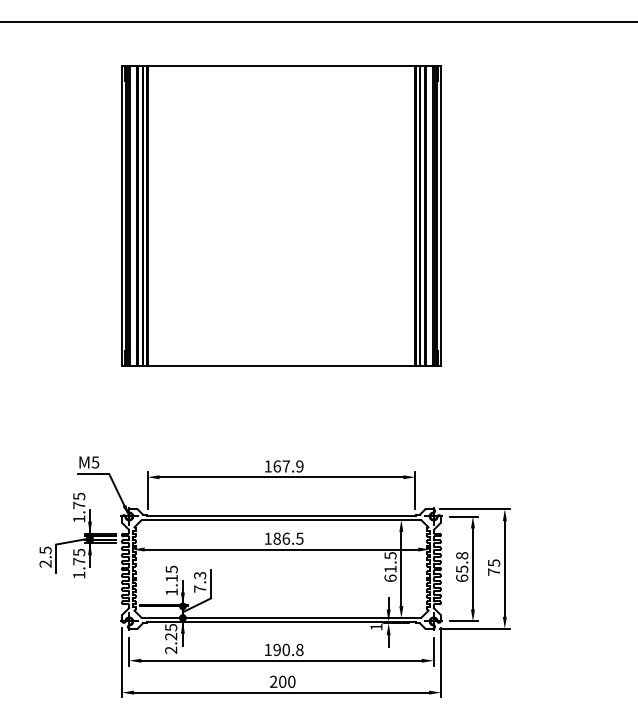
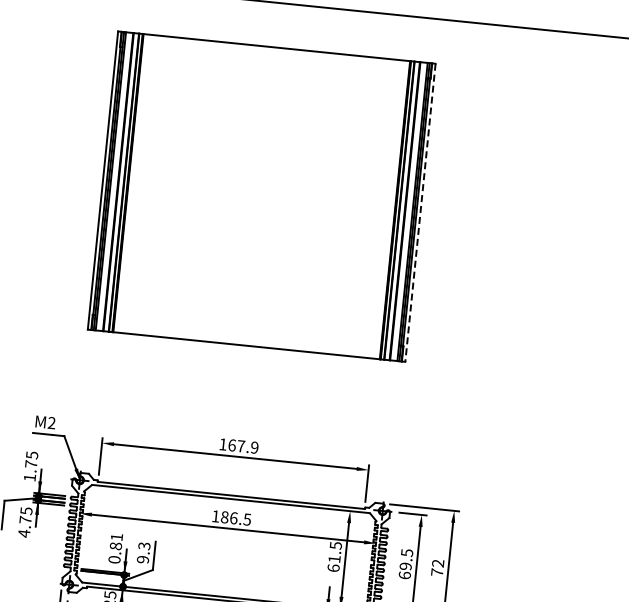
line: (441, 216) -> (420, 213), solid -> dashed
text: (95, 462) -> (51, 423), M5 -> M2
text: (462, 562) -> (406, 559), 65.8 -> 69.5
text: (494, 562) -> (438, 562), 75 -> 72
text: (79, 575) -> (24, 533), 1.75 -> 4.75
text: (171, 580) -> (115, 548), 1.15 -> 0.81
text: (200, 588) -> (143, 559), 7.3 -> 9.3

